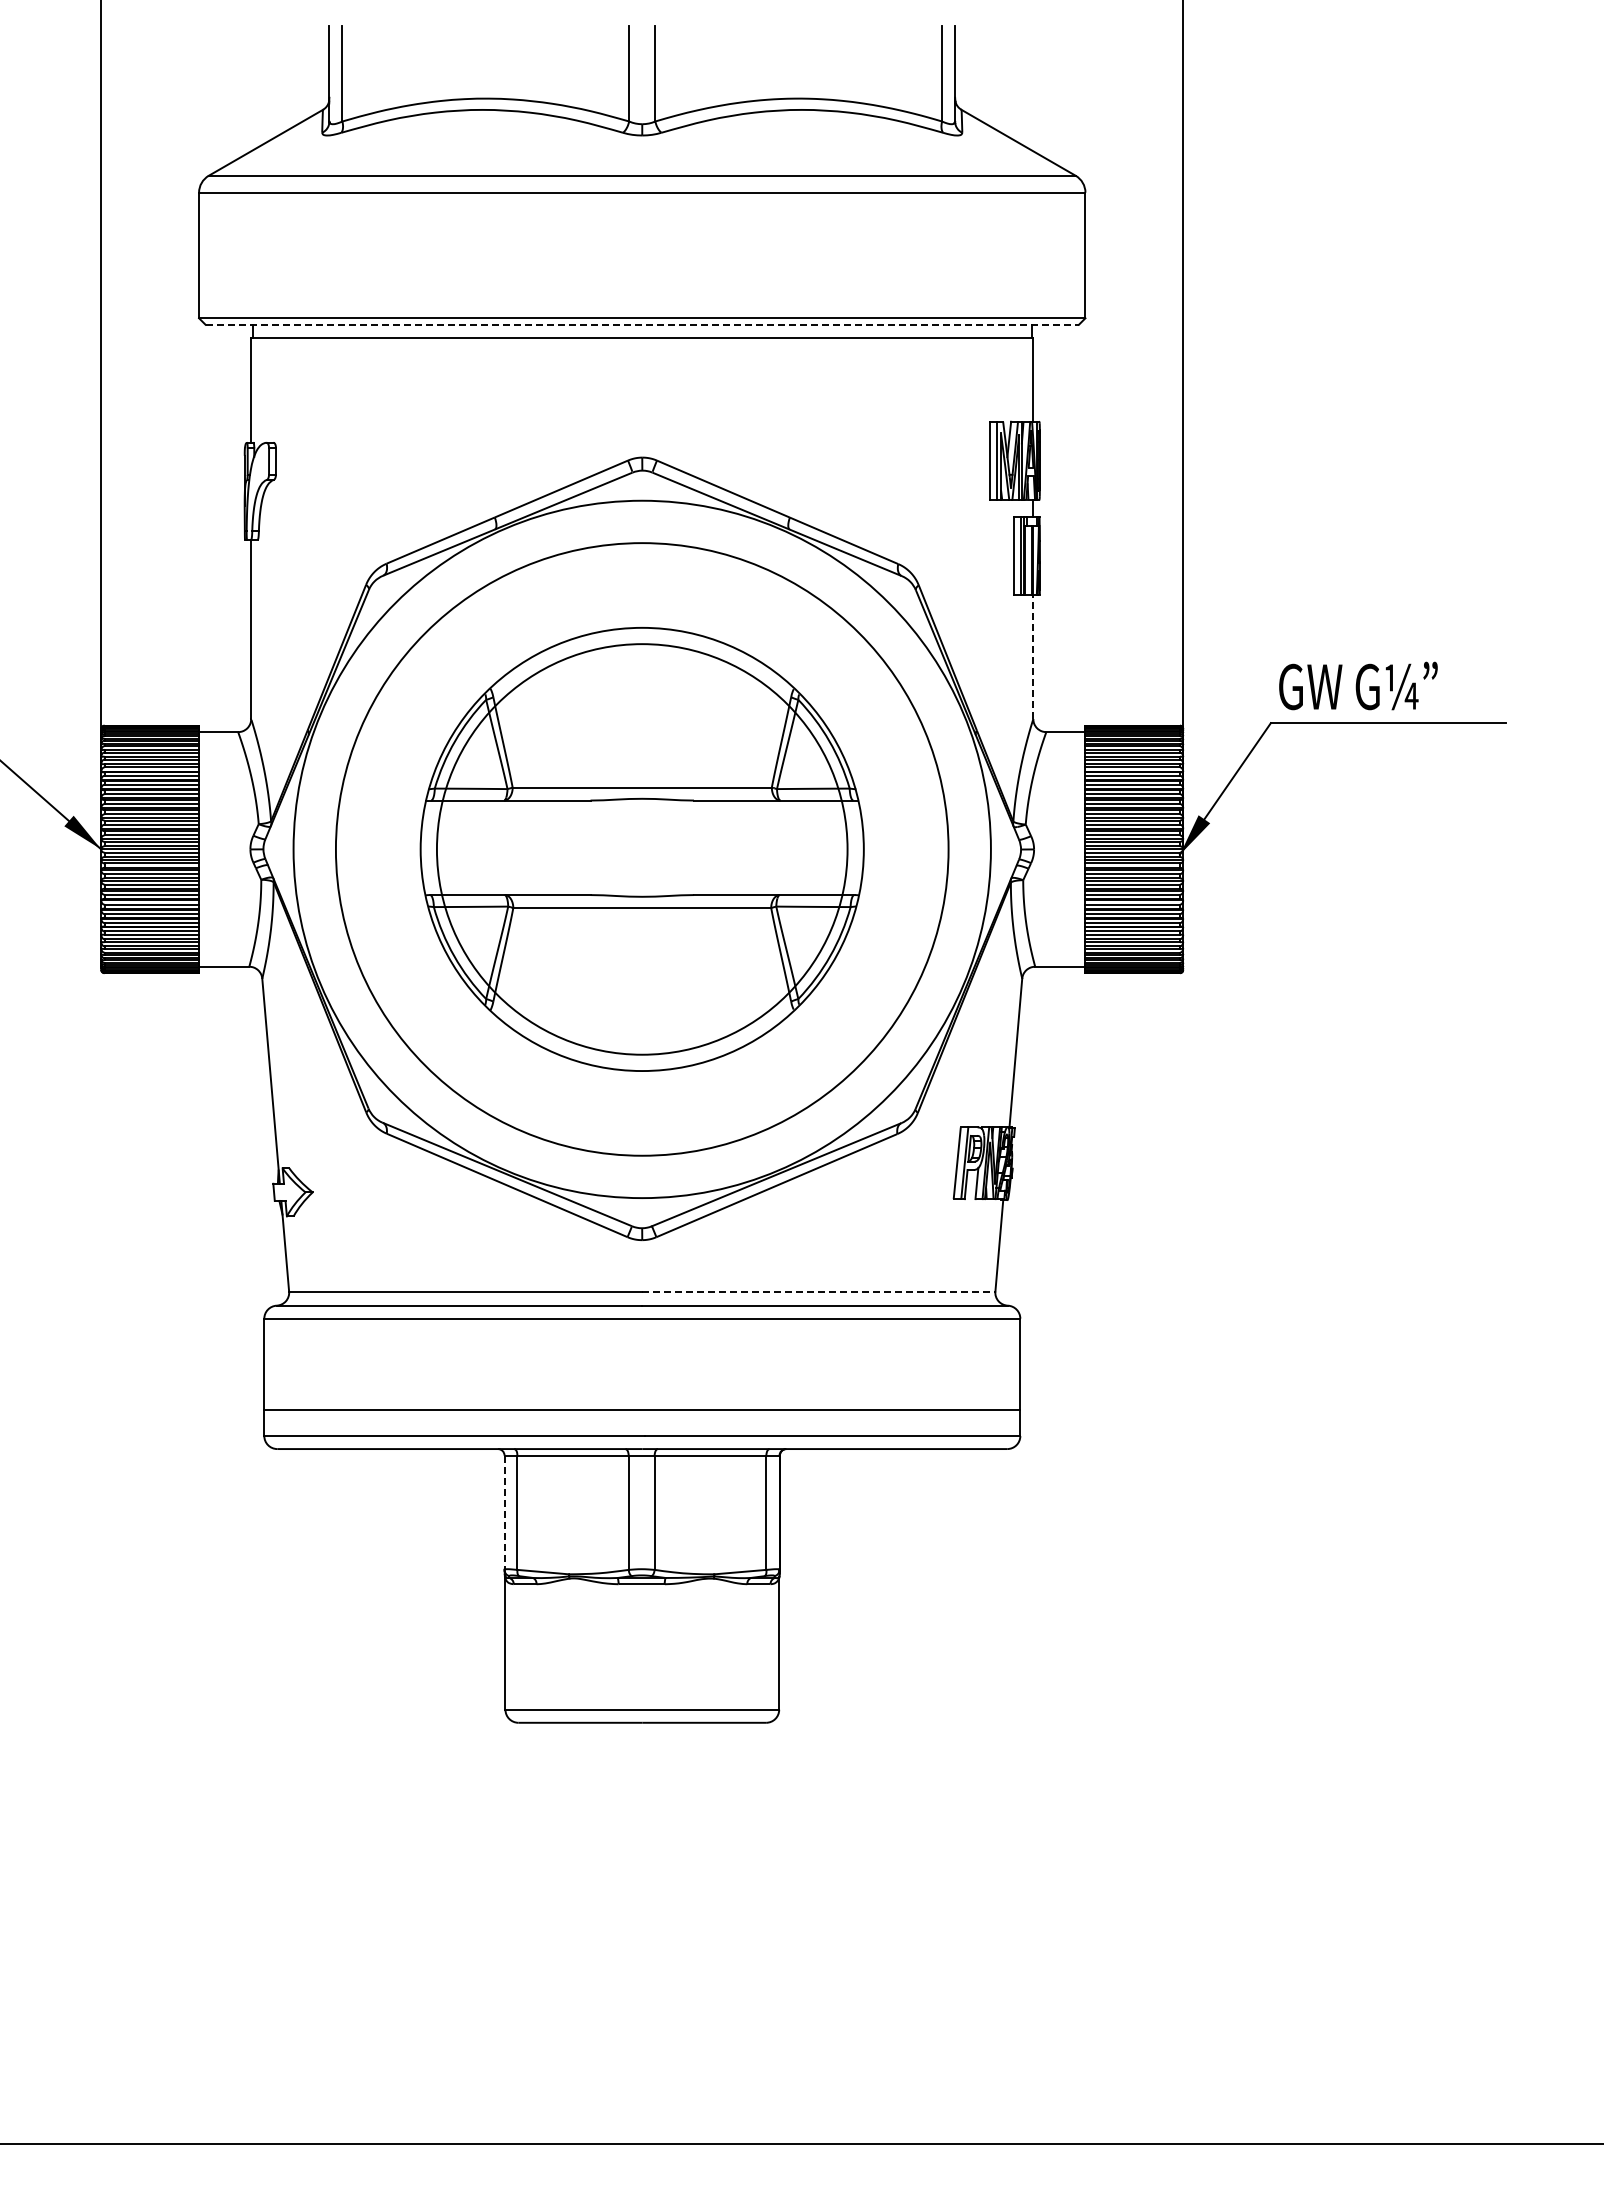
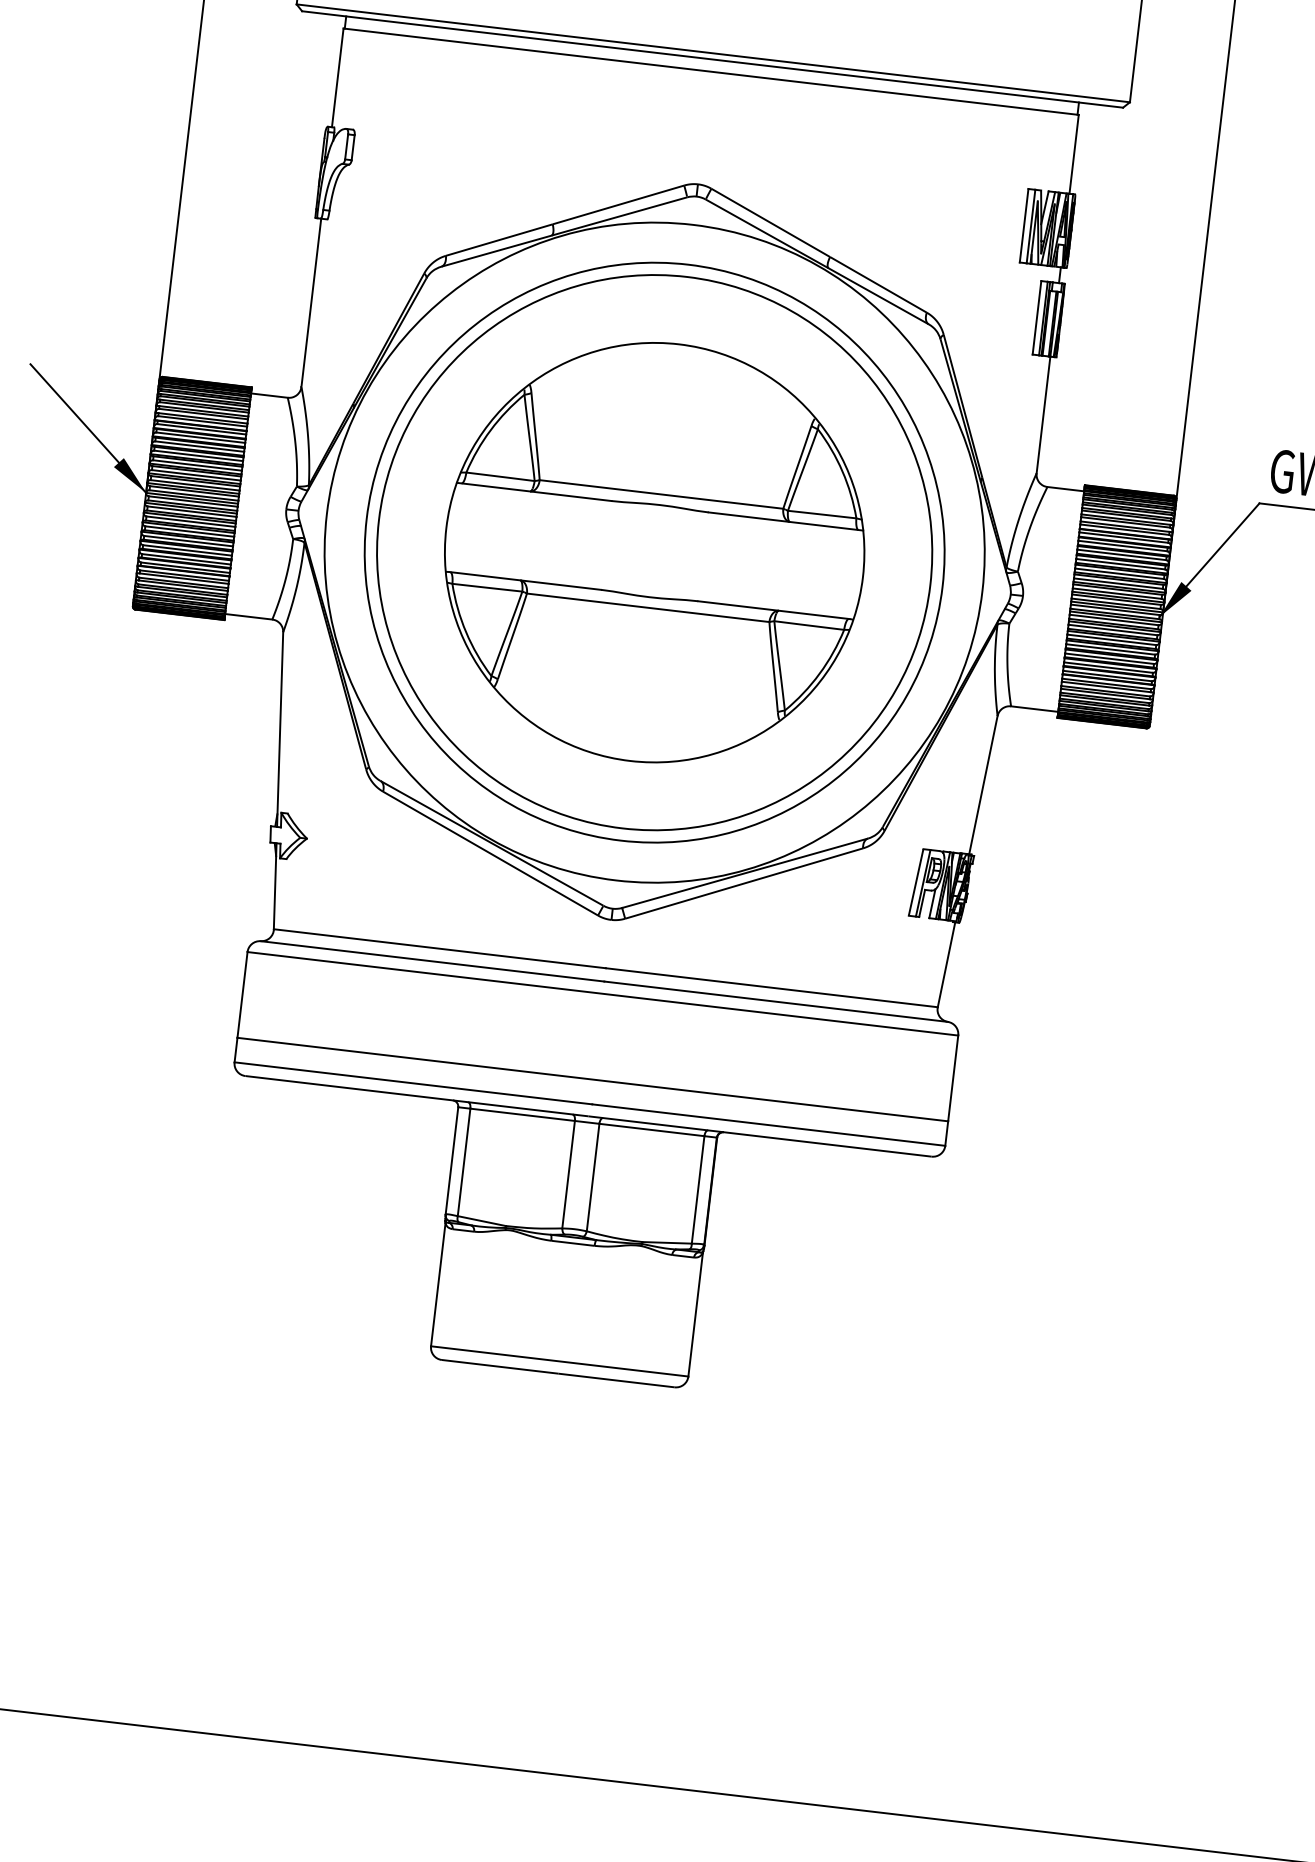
line: (642, 324) -> (712, 59), dashed -> solid
line: (1033, 656) -> (1043, 414), dashed -> solid
circle: (641, 849) -> (653, 552), size x1.43
line: (818, 1291) -> (771, 987), dashed -> solid
line: (504, 1513) -> (451, 1161), dashed -> solid

